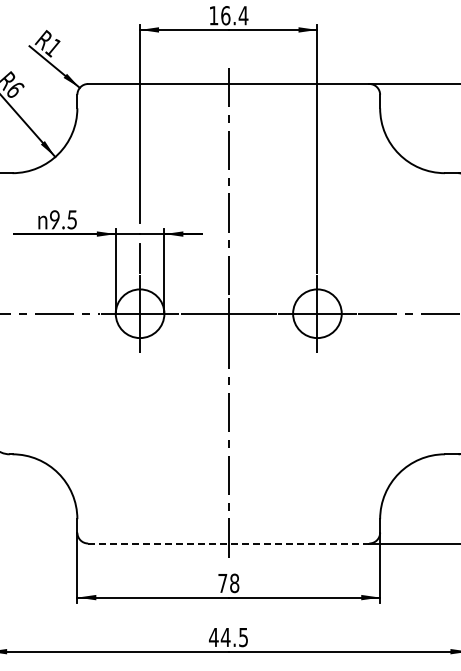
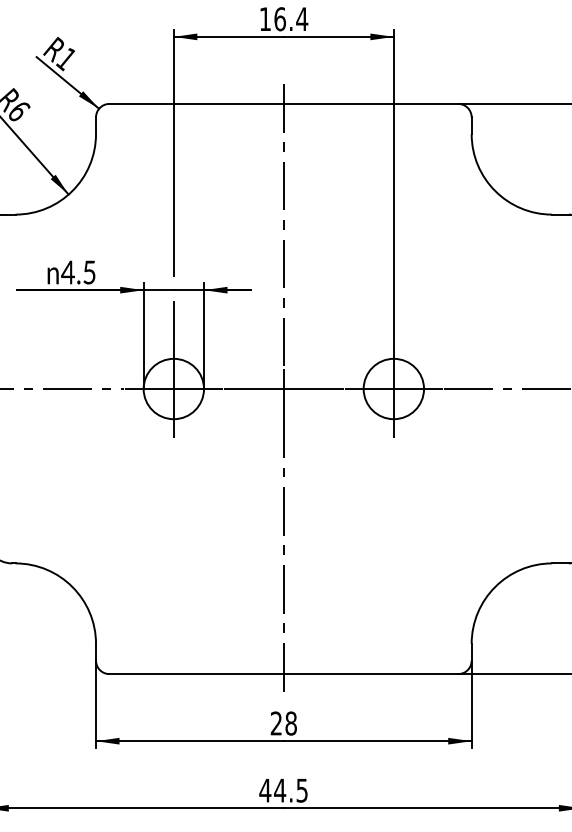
text: (54, 219) -> (67, 272), 9.5 -> 4.5
line: (228, 543) -> (283, 674), dashed -> solid
text: (222, 582) -> (276, 722), 78 -> 28

